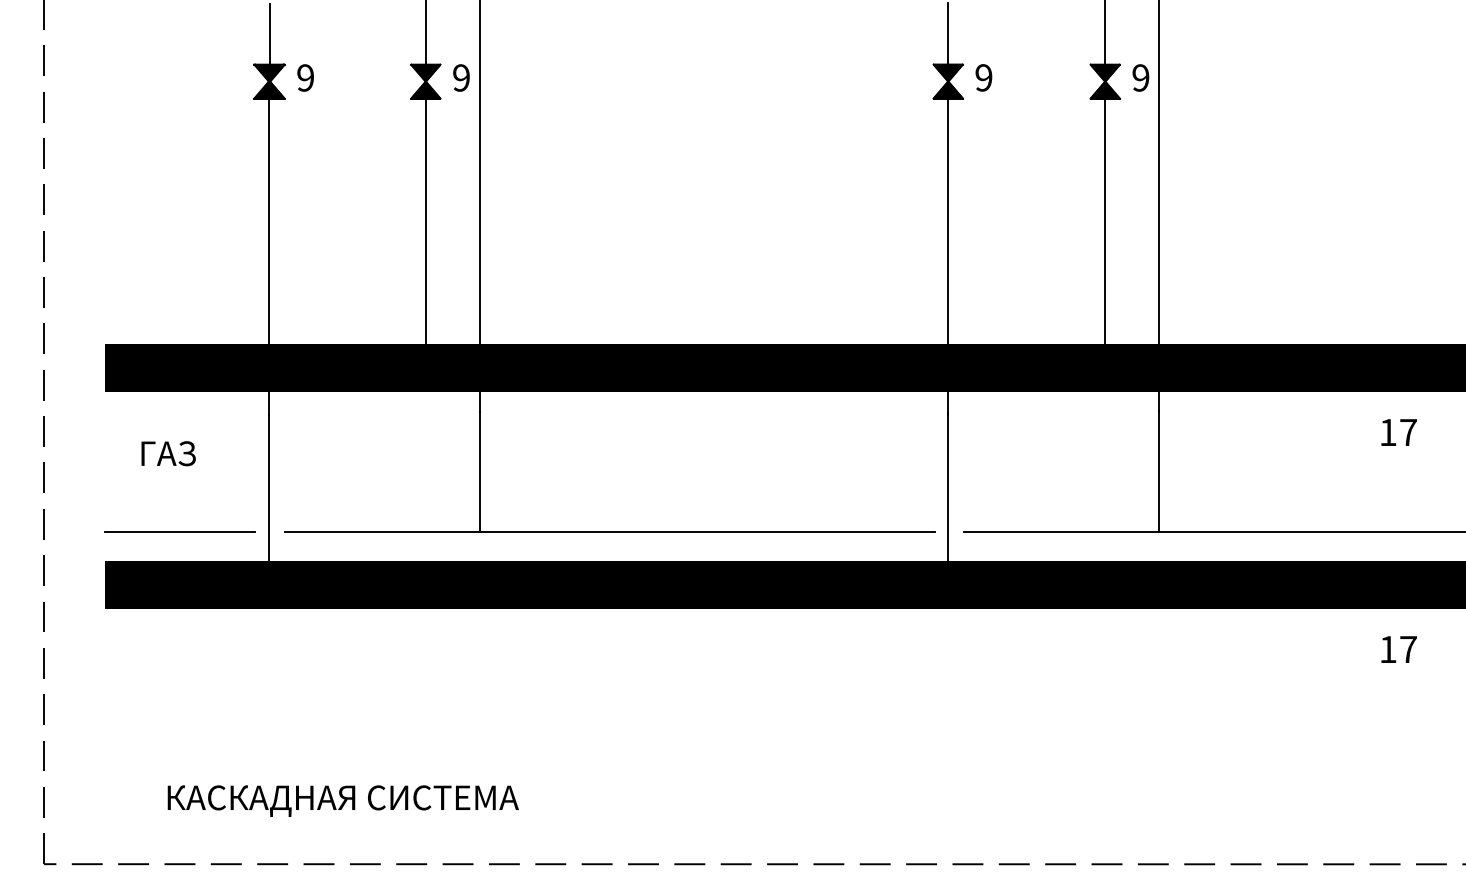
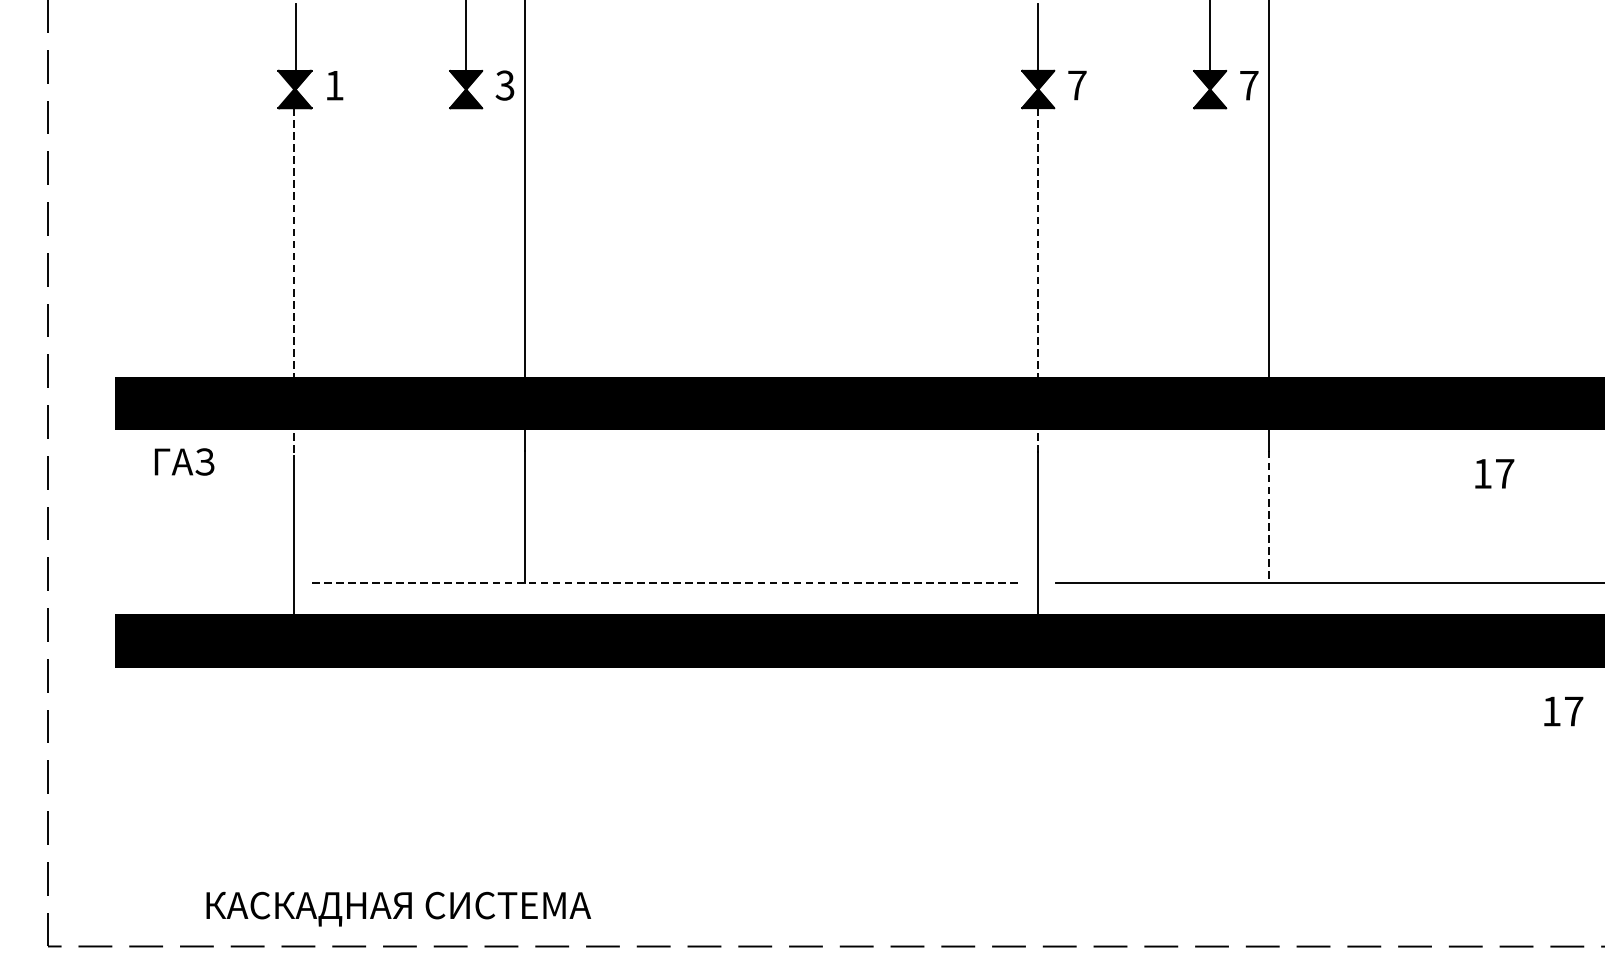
text: (305, 77) -> (334, 85), 9 -> 1
text: (460, 77) -> (504, 85), 9 -> 3
text: (983, 77) -> (1076, 85), 9 -> 7
text: (1140, 77) -> (1248, 85), 9 -> 7
line: (425, 220) -> (465, 241), removed
line: (1105, 220) -> (1210, 241), removed
line: (268, 257) -> (293, 282), solid -> dashed
line: (948, 257) -> (1038, 282), solid -> dashed
text: (1398, 432) -> (1493, 473), moved
text: (168, 453) -> (184, 461), moved
line: (1159, 472) -> (1269, 517), solid -> dashed
line: (180, 532) -> (197, 583), removed
line: (609, 532) -> (667, 583), solid -> dashed
text: (1398, 649) -> (1562, 711), moved
text: (342, 800) -> (397, 908), moved

